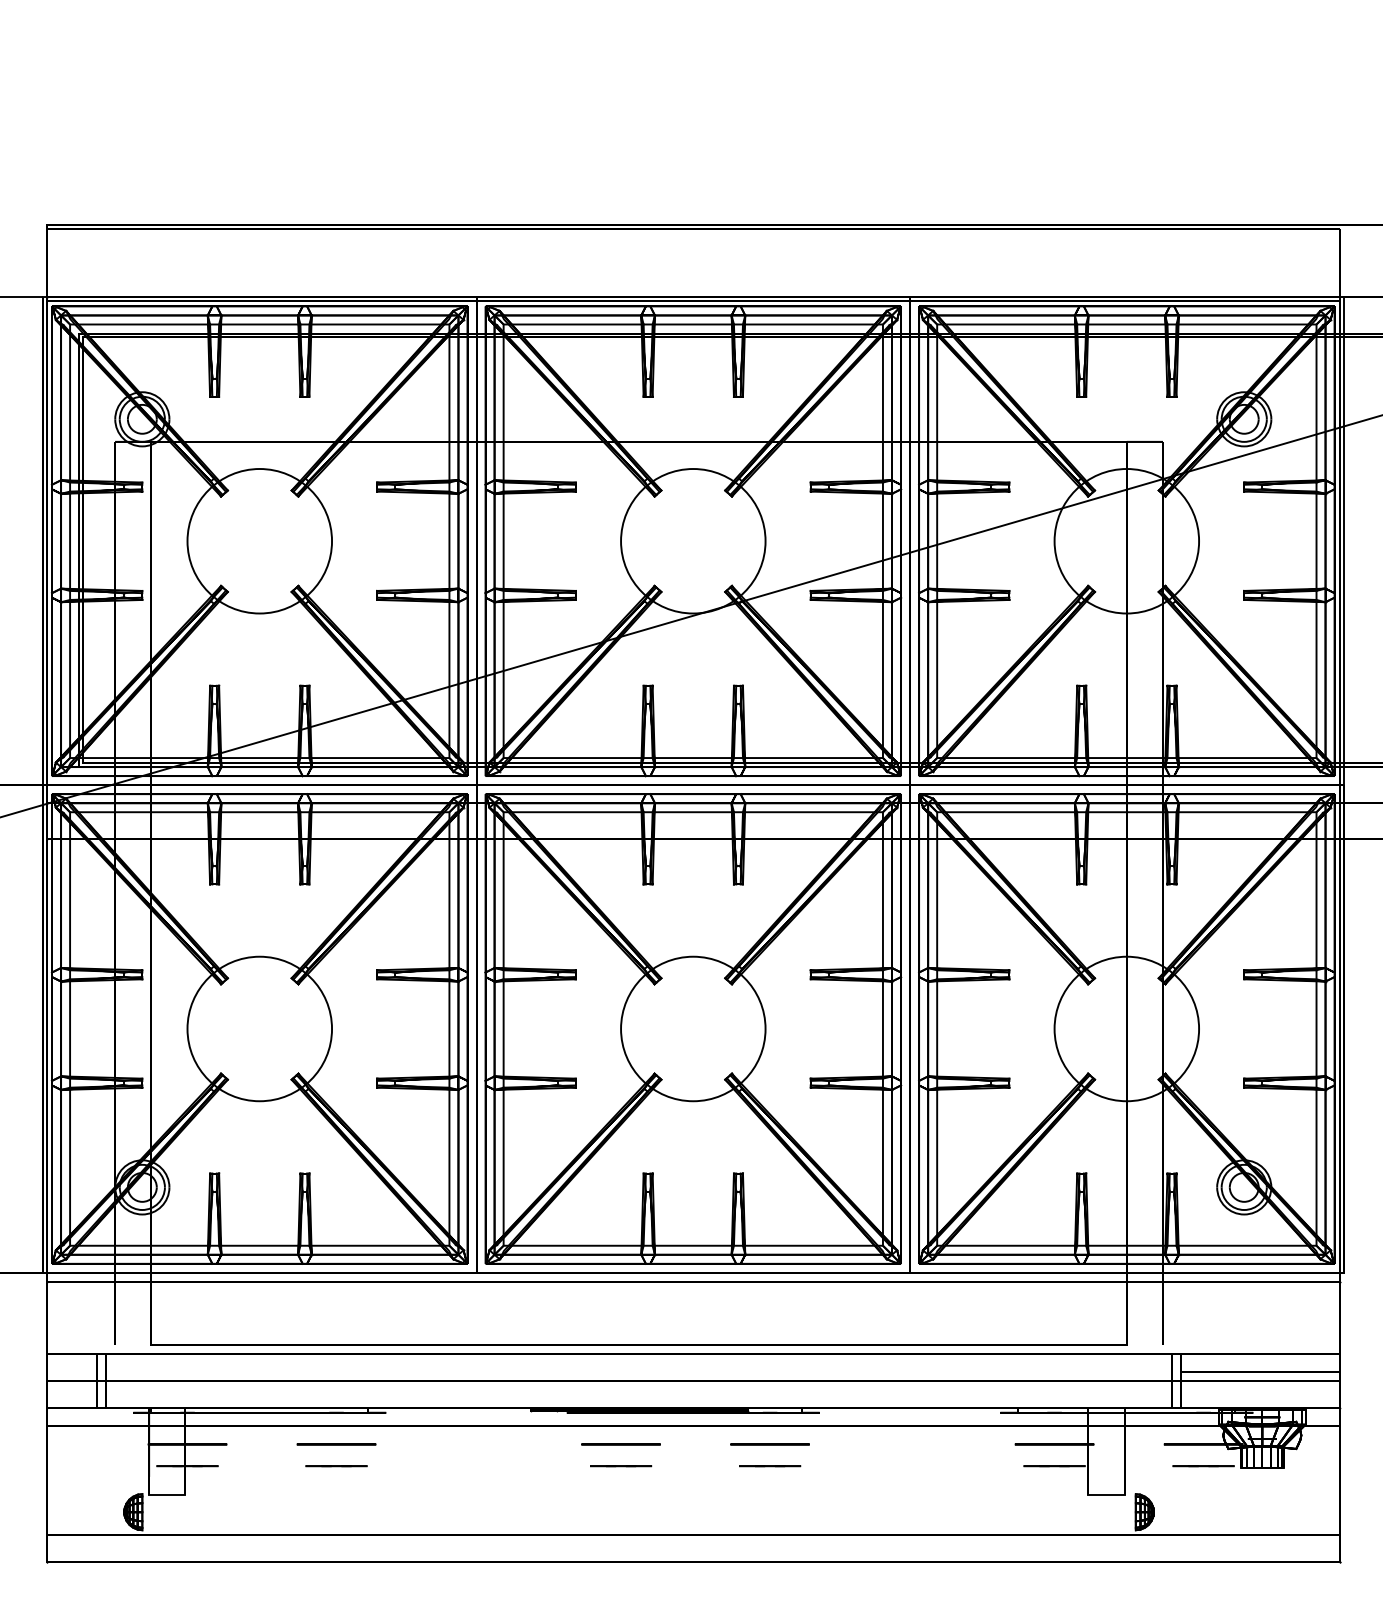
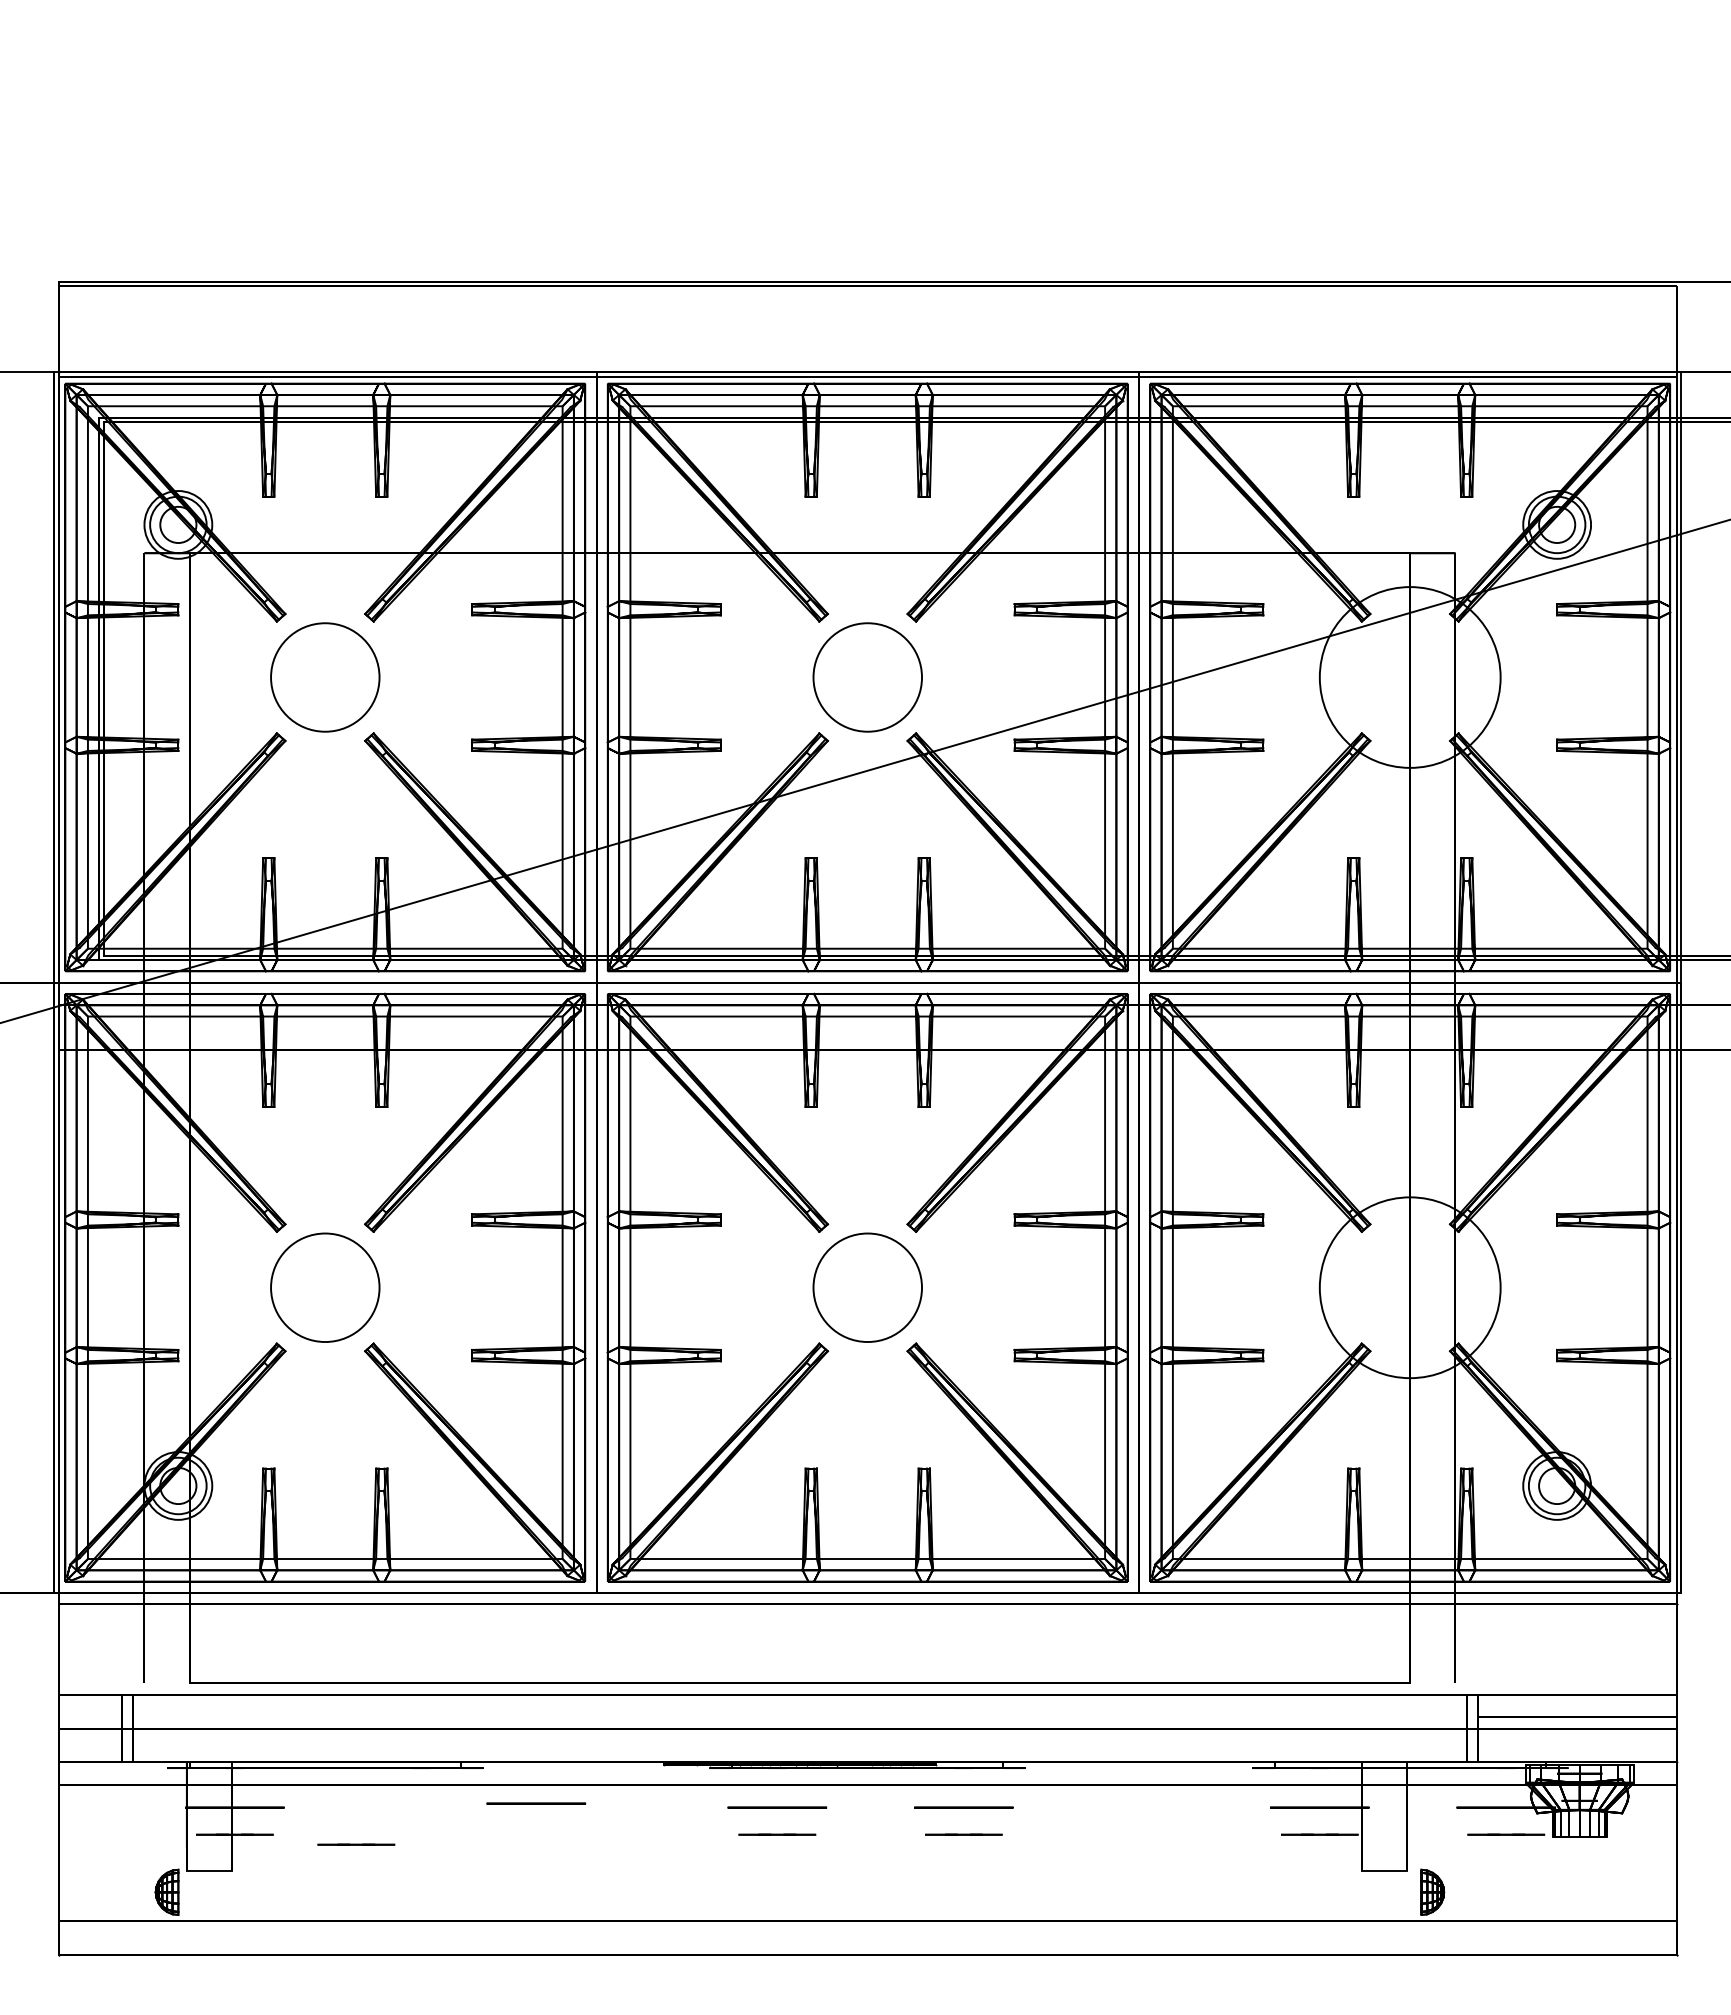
circle: (259, 541) -> (324, 677), size x0.6
circle: (693, 541) -> (867, 677), size x0.6
circle: (259, 1028) -> (324, 1287), size x0.6
circle: (693, 1028) -> (867, 1287), size x0.6
circle: (336, 1444) -> (536, 1803), moved
line: (336, 1465) -> (356, 1844), moved

